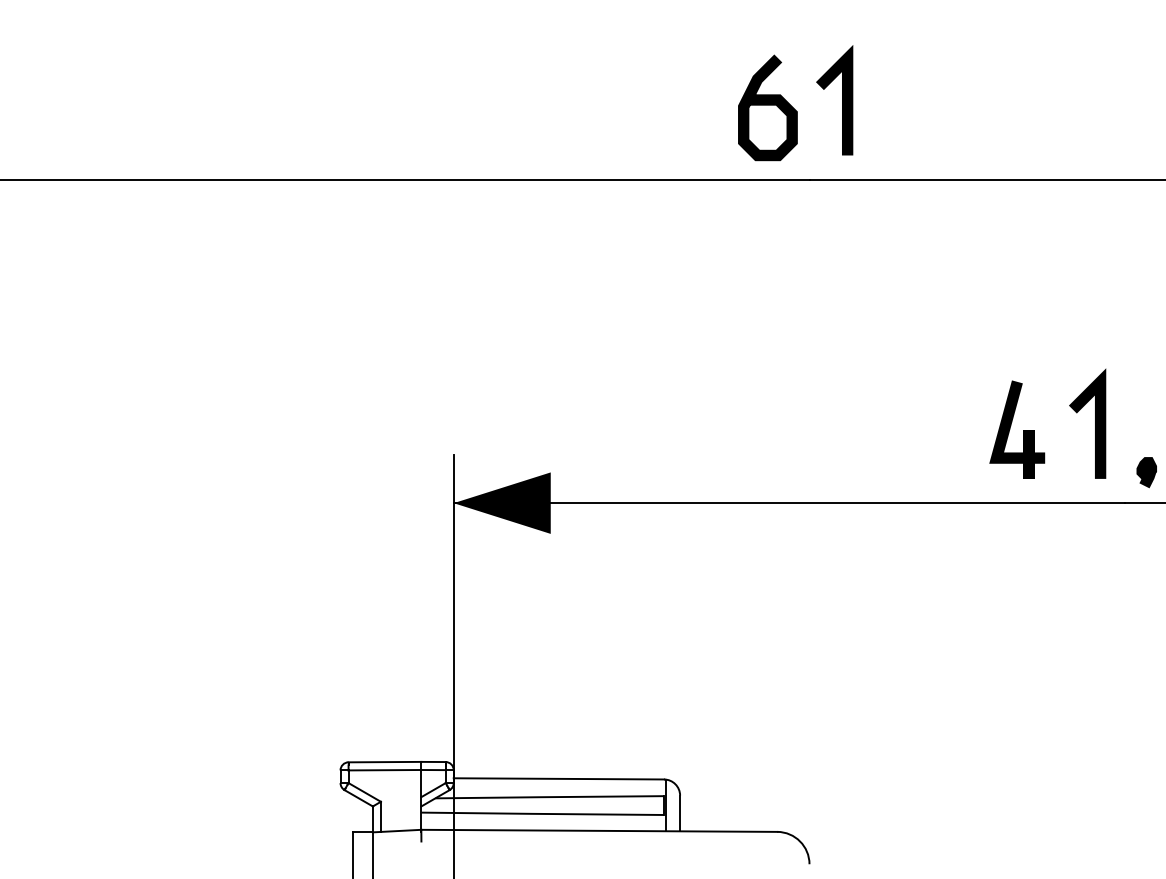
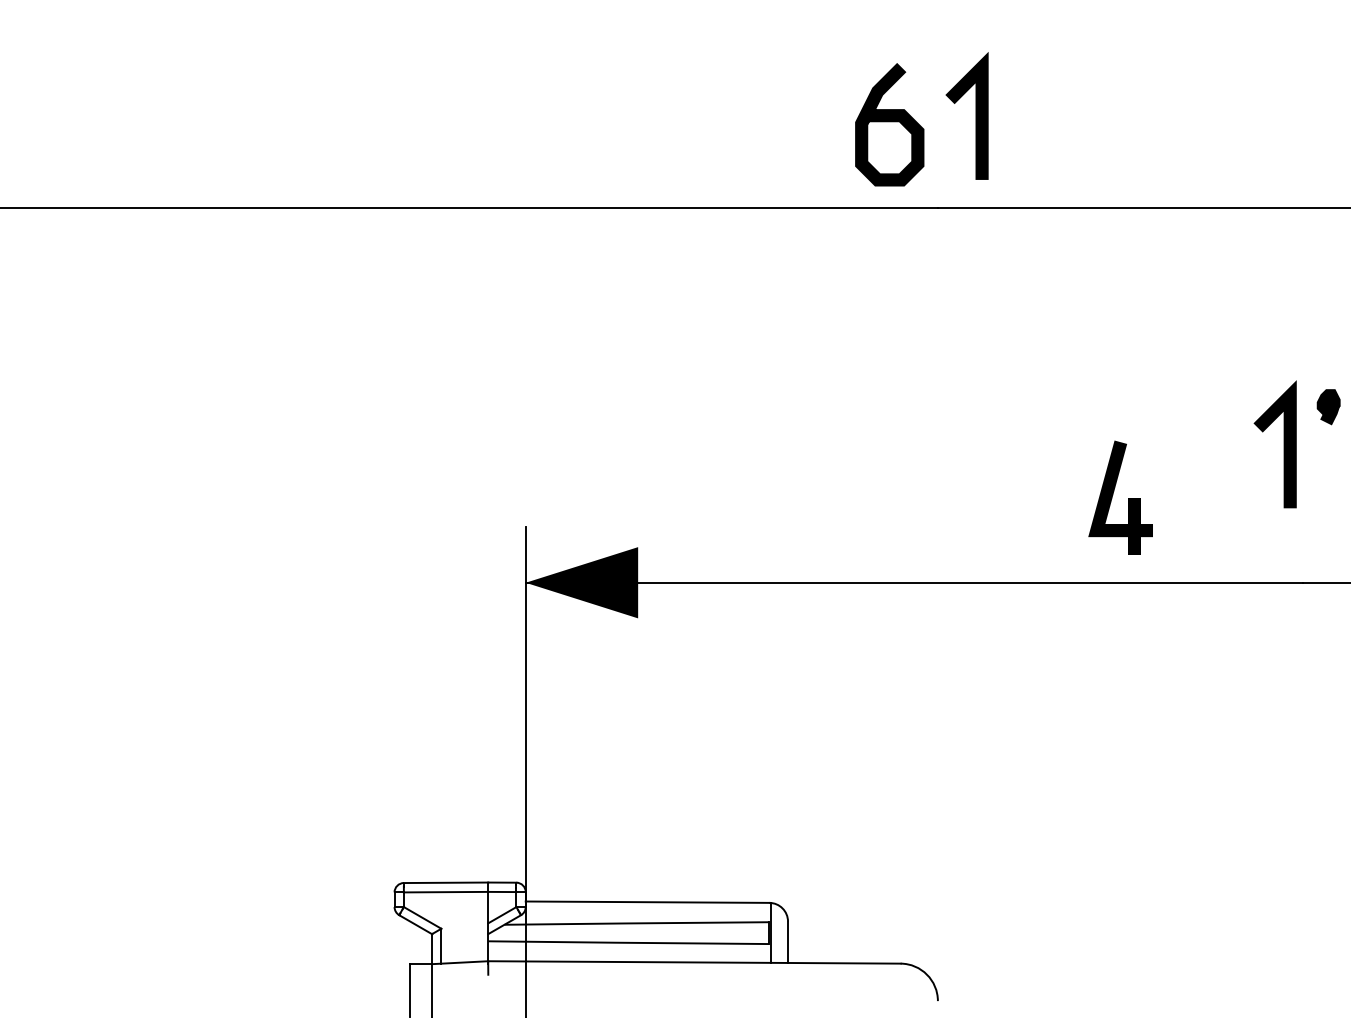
line: (1095, 423) -> (1284, 444), moved
part: (1023, 430) -> (1127, 498), moved
part: (1146, 472) -> (1328, 407), moved

